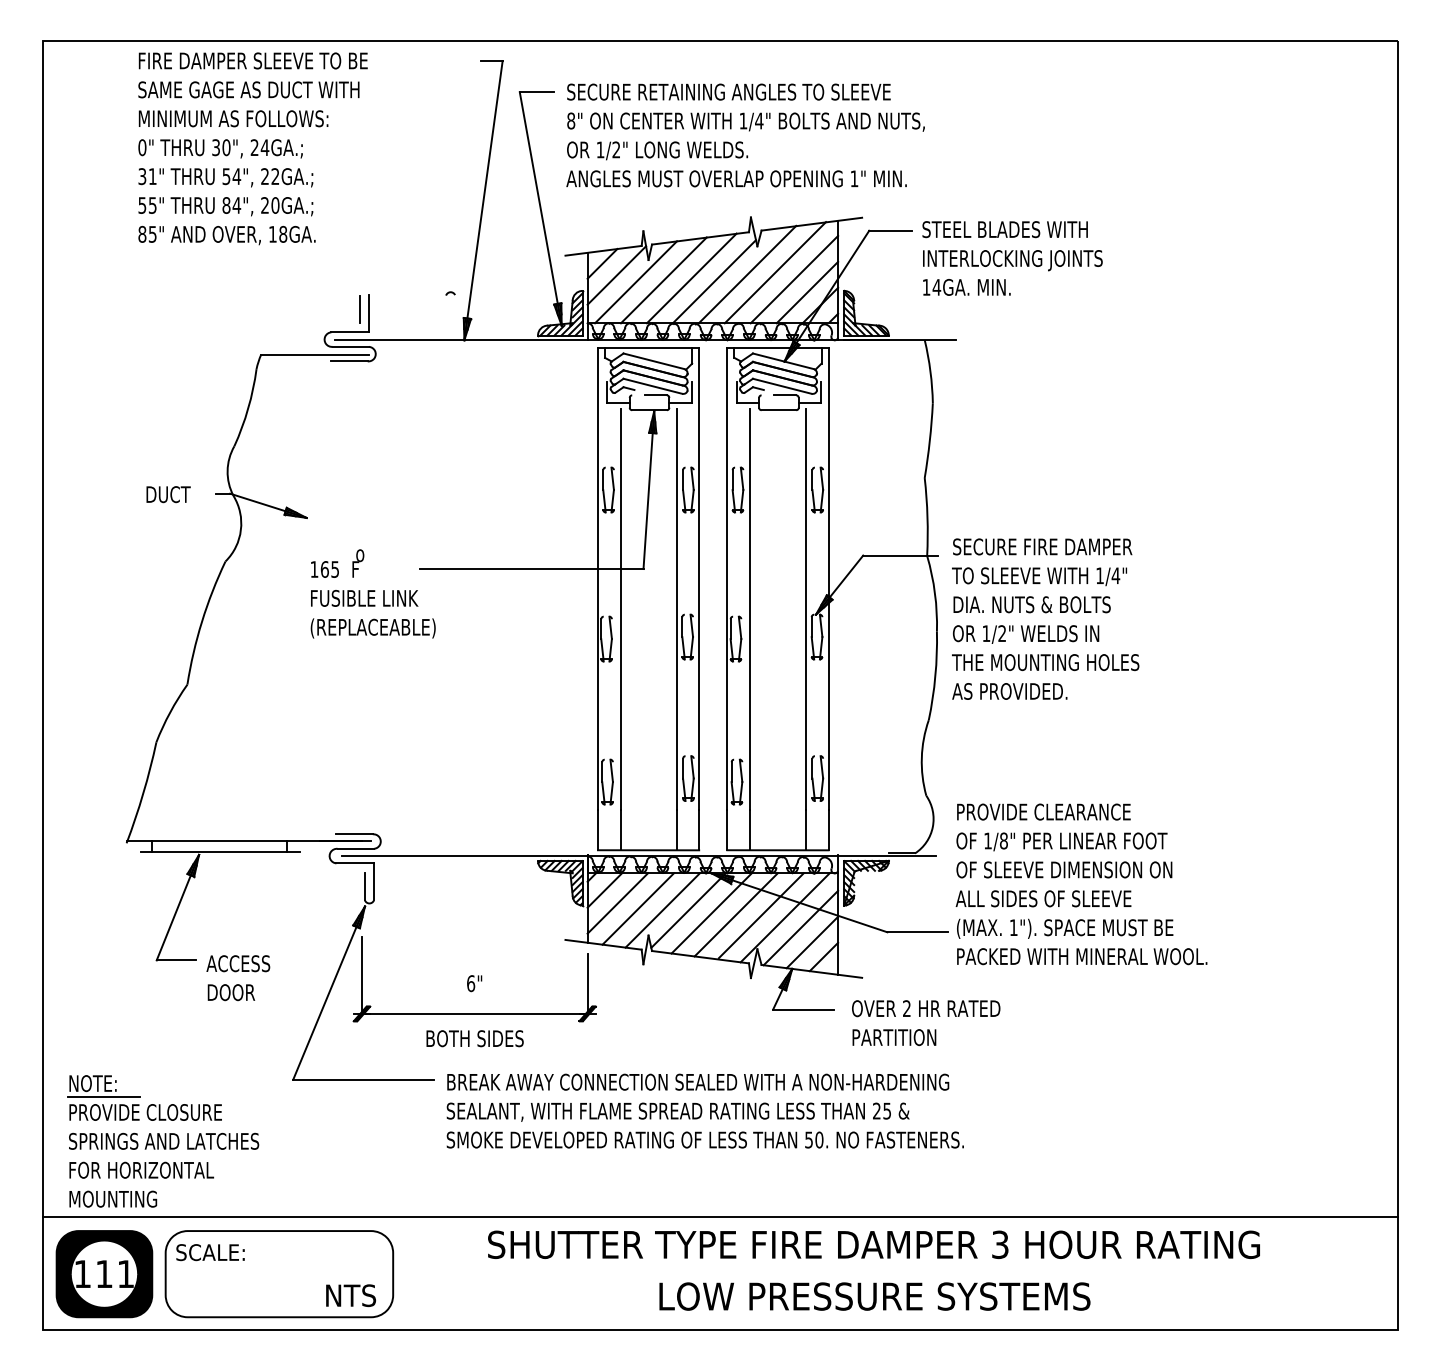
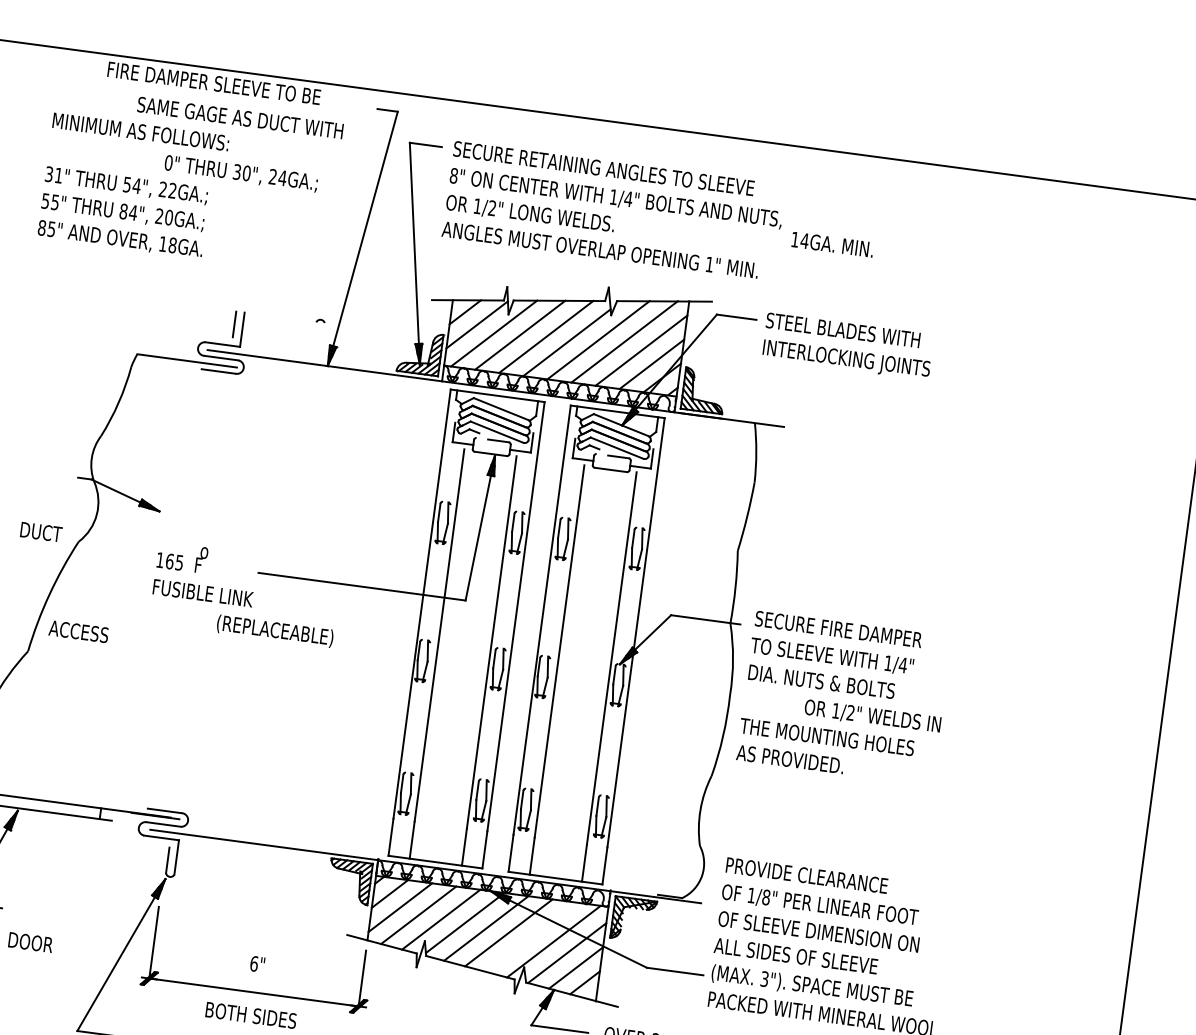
text: (252, 60) -> (213, 82), moved
text: (248, 89) -> (240, 117), moved
text: (220, 148) -> (241, 173), moved
text: (966, 287) -> (832, 244), moved
text: (168, 494) -> (41, 532), moved
text: (372, 628) -> (274, 631), moved
text: (1026, 634) -> (873, 716), moved
line: (760, 915) -> (531, 936), removed
text: (1013, 927) -> (764, 978), 1"). -> 3").
text: (238, 963) -> (78, 631), moved

